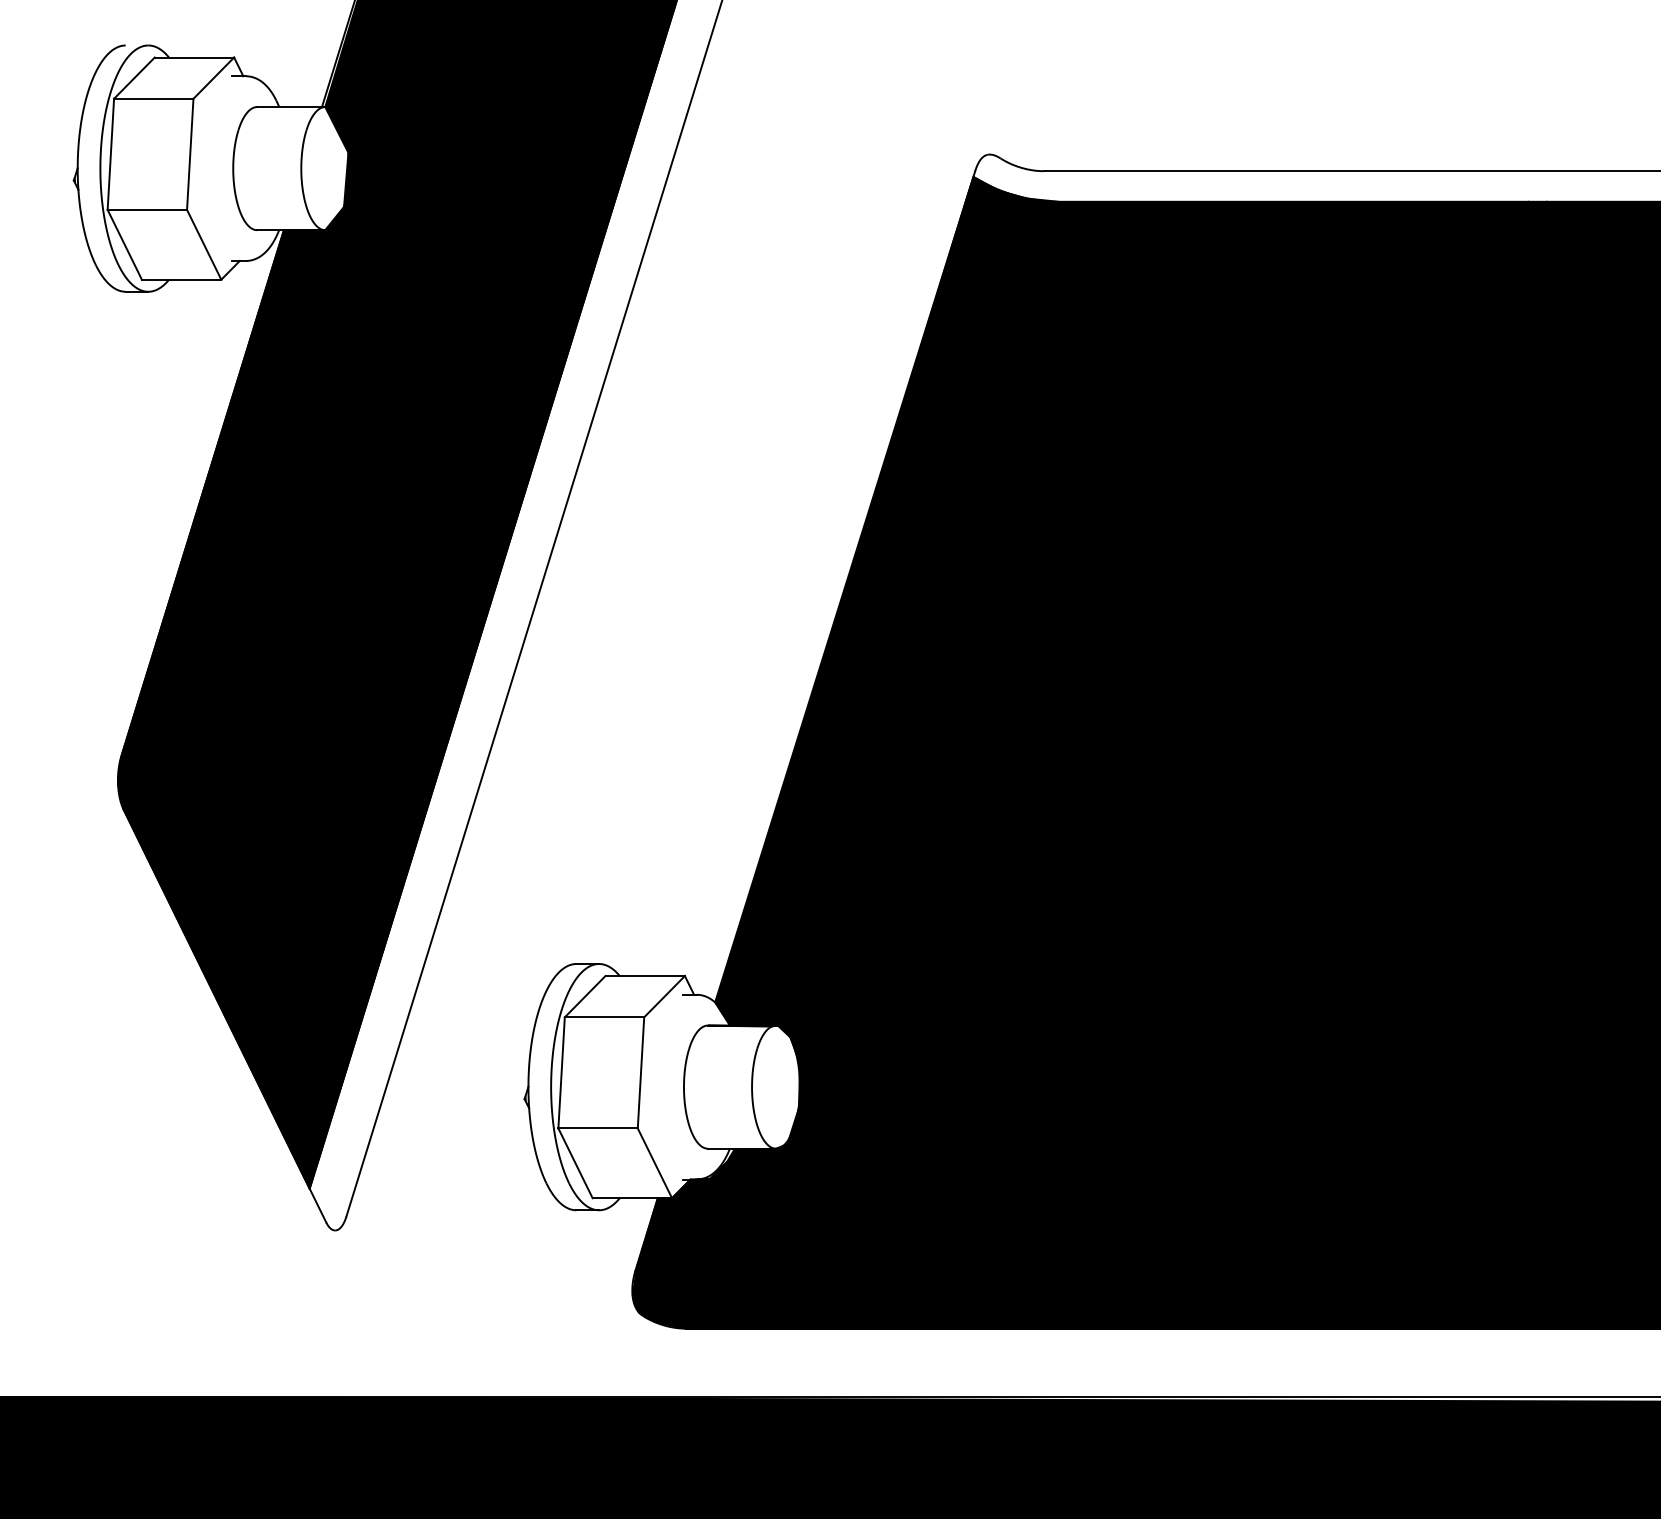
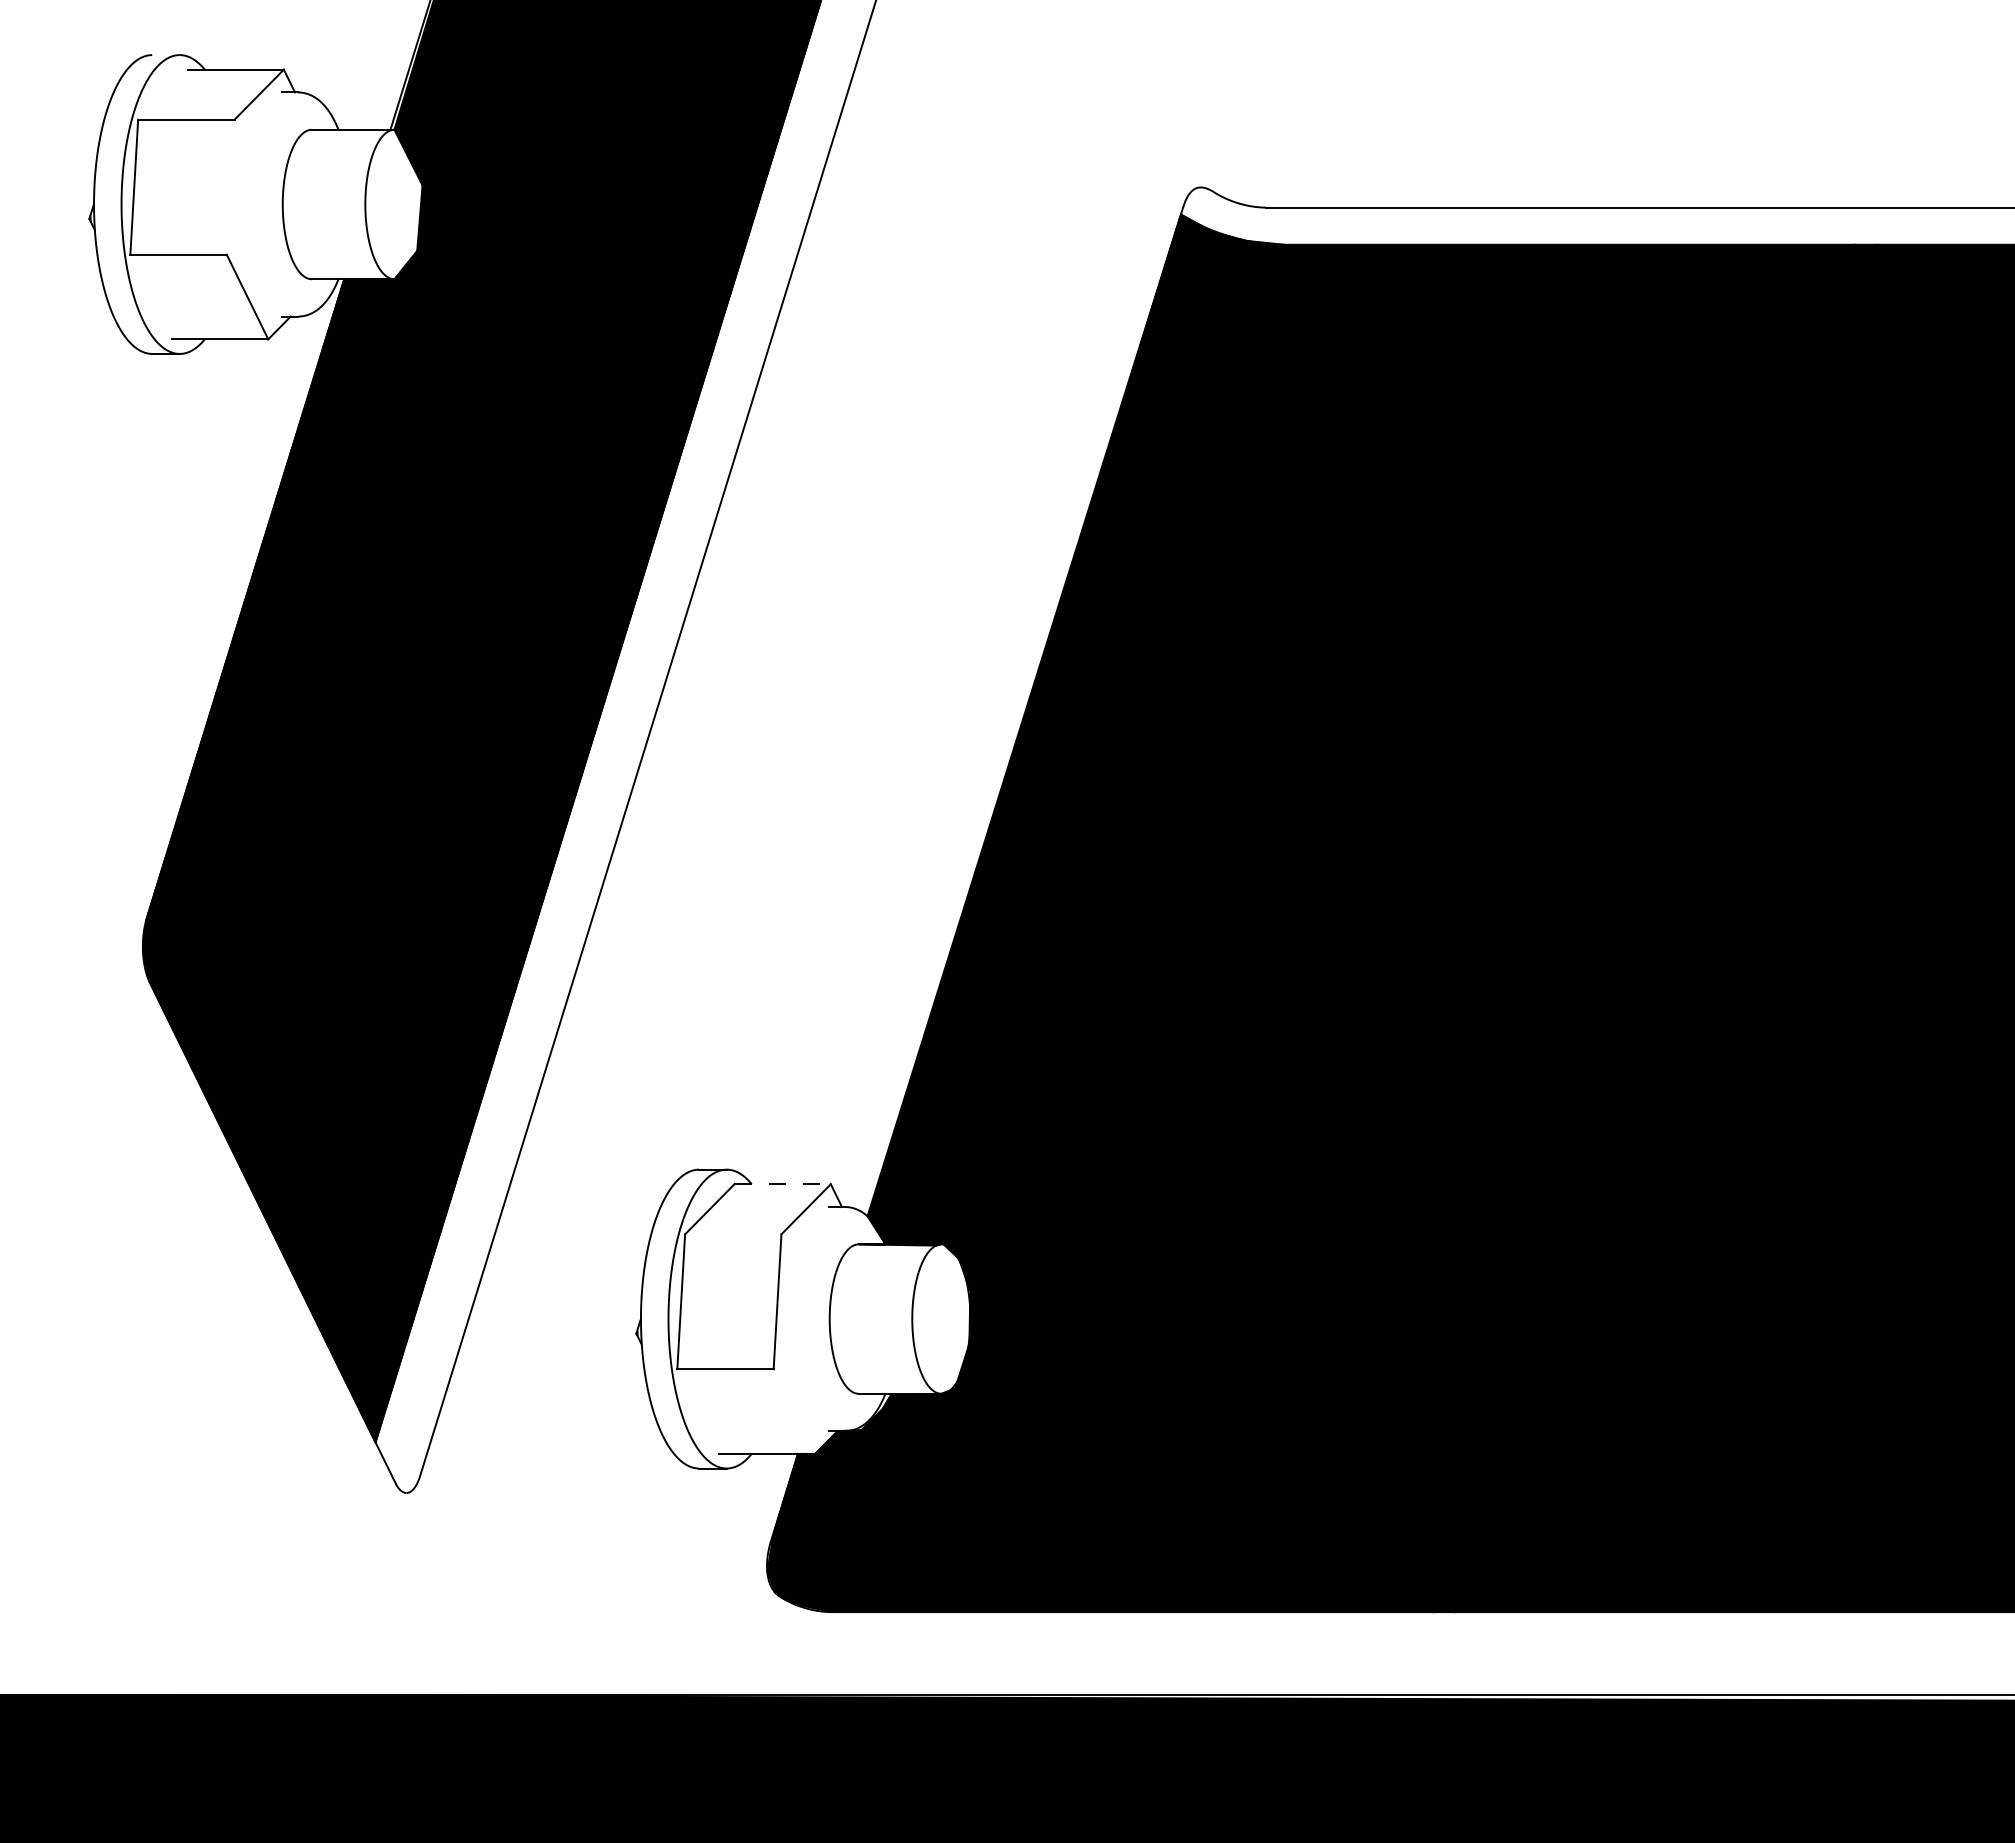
line: (134, 77) -> (162, 94), removed
line: (190, 153) -> (230, 186), removed
line: (124, 244) -> (150, 296), removed
line: (645, 976) -> (783, 1184), solid -> dashed
line: (604, 1017) -> (733, 1234), removed
line: (575, 1163) -> (697, 1411), removed
line: (654, 1163) -> (794, 1411), removed

